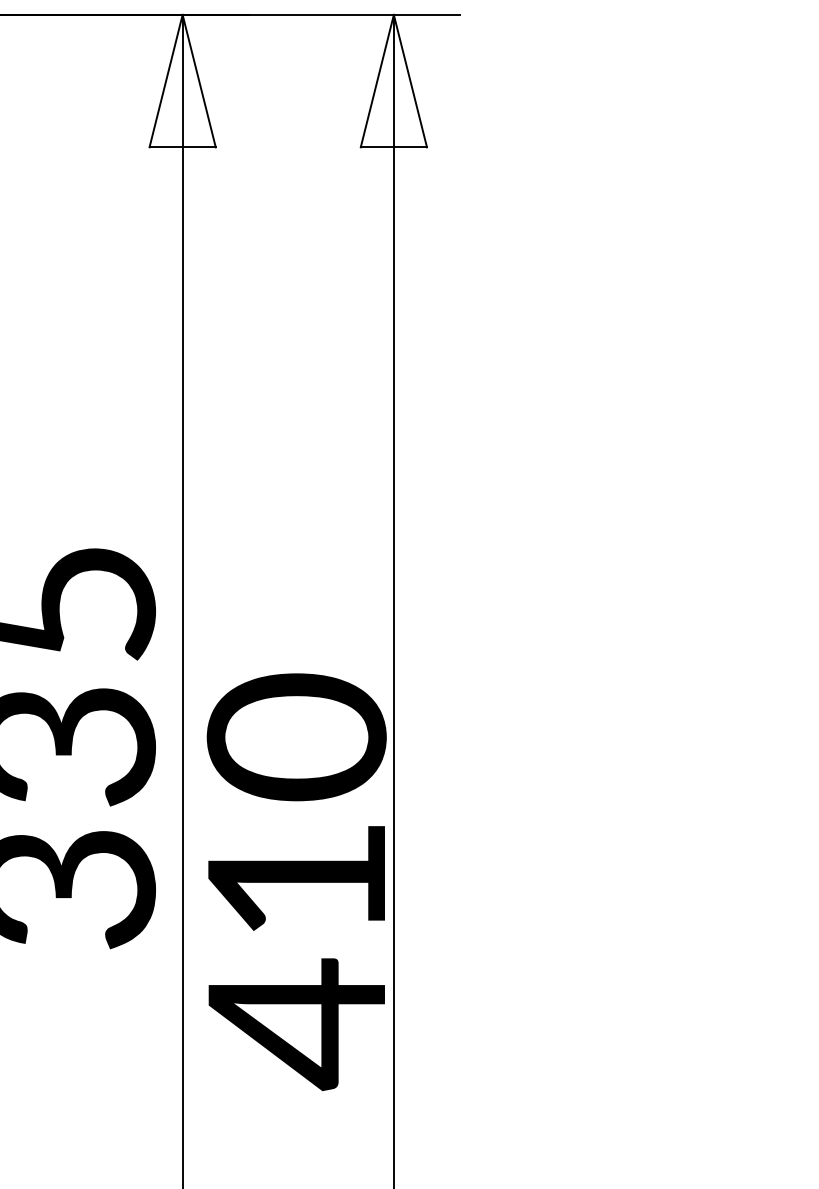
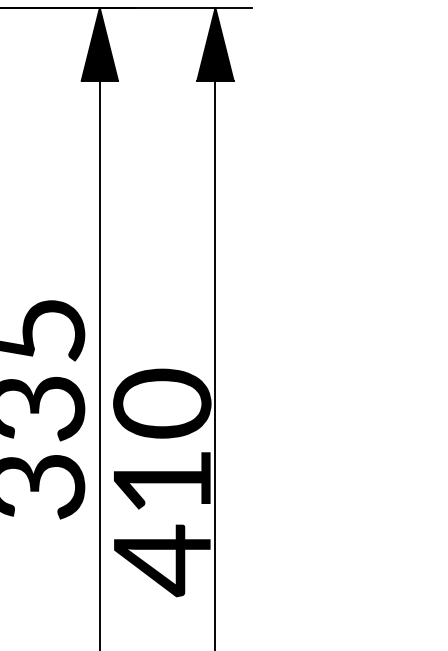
fill: (182, 81) -> (99, 44), added
fill: (393, 81) -> (215, 44), added

